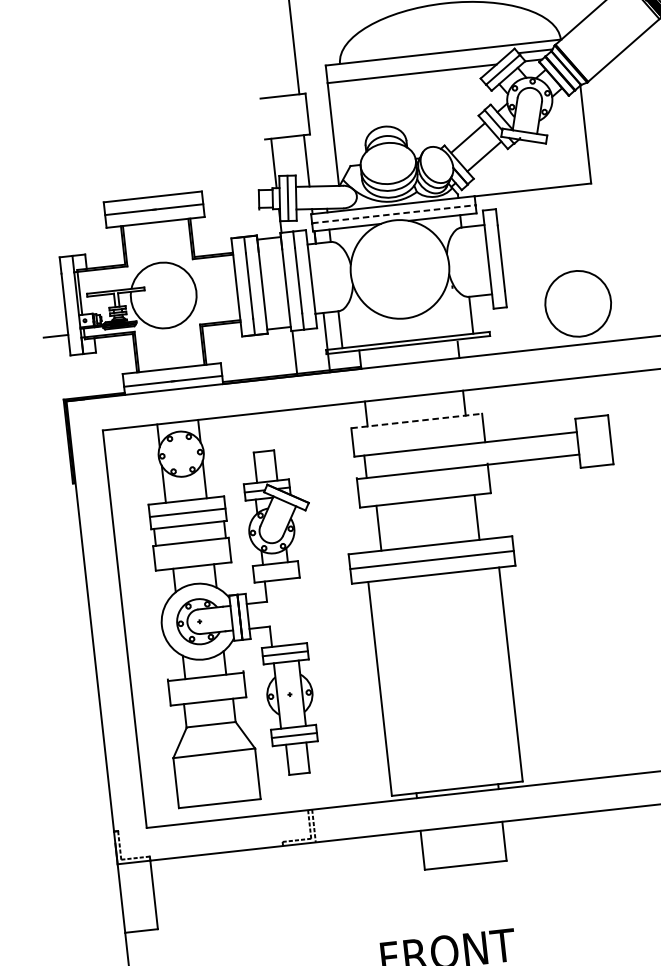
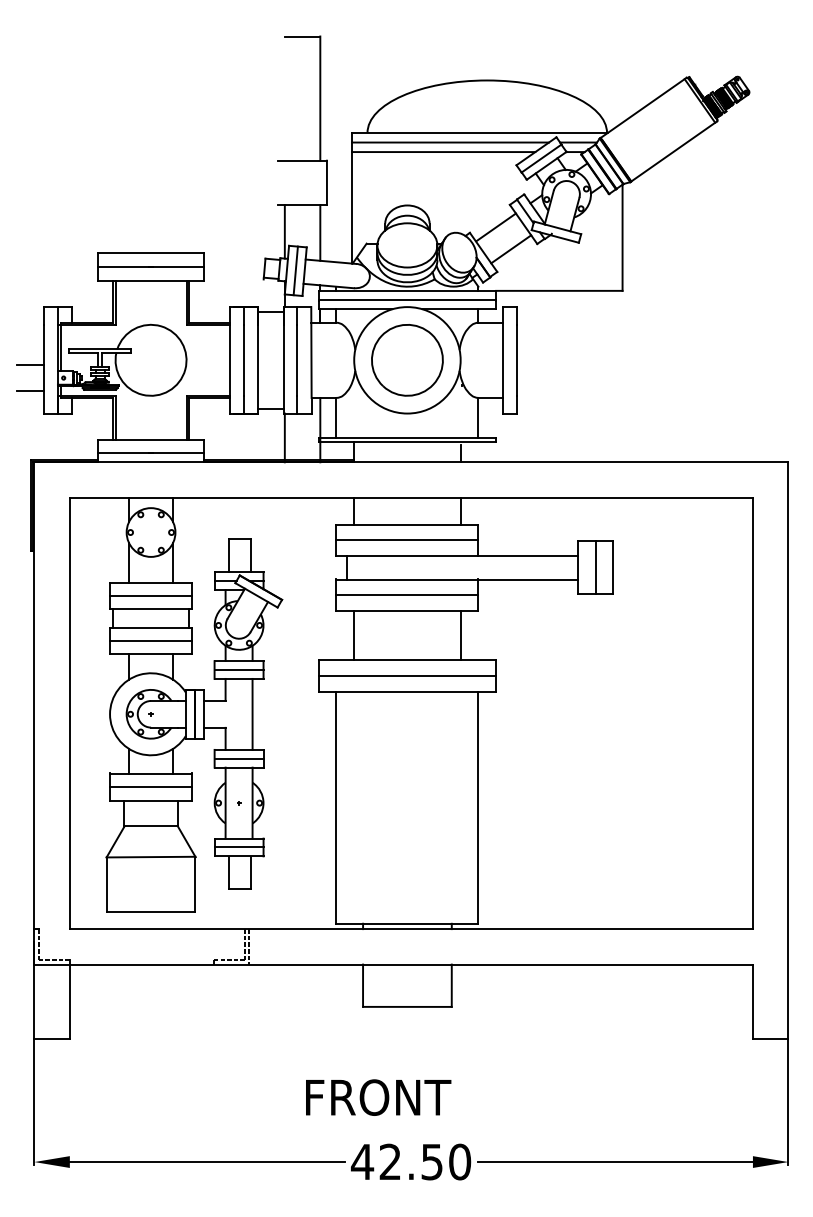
line: (416, 64) -> (449, 142), added
line: (393, 214) -> (407, 300), dashed -> solid
line: (53, 311) -> (30, 364), added
arc: (589, 333) -> (415, 393), moved
line: (416, 420) -> (407, 524), dashed -> solid
line: (418, 435) -> (407, 540), added
line: (594, 441) -> (595, 567), added
line: (423, 486) -> (407, 595), added
line: (192, 554) -> (151, 641), added
line: (275, 572) -> (238, 670), added
line: (293, 610) -> (252, 713), added
line: (207, 689) -> (151, 787), added

